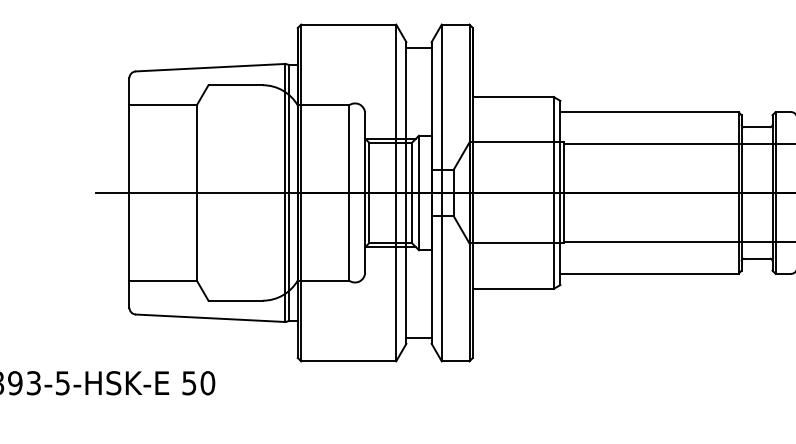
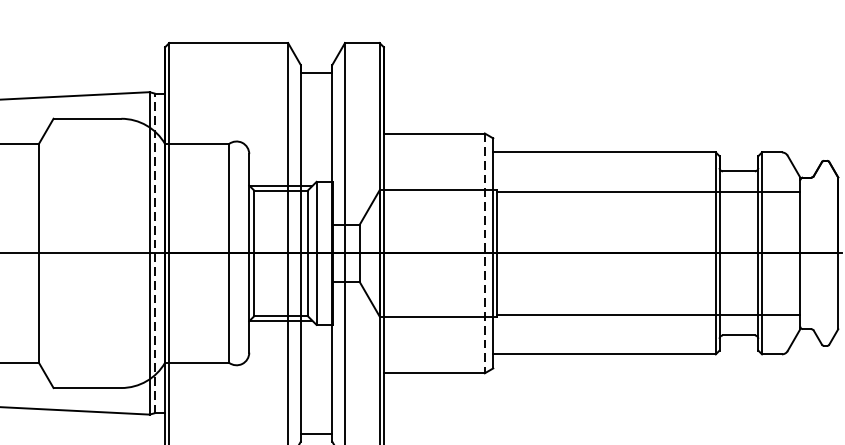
line: (289, 192) -> (154, 252), solid -> dashed
line: (553, 192) -> (484, 252), solid -> dashed

